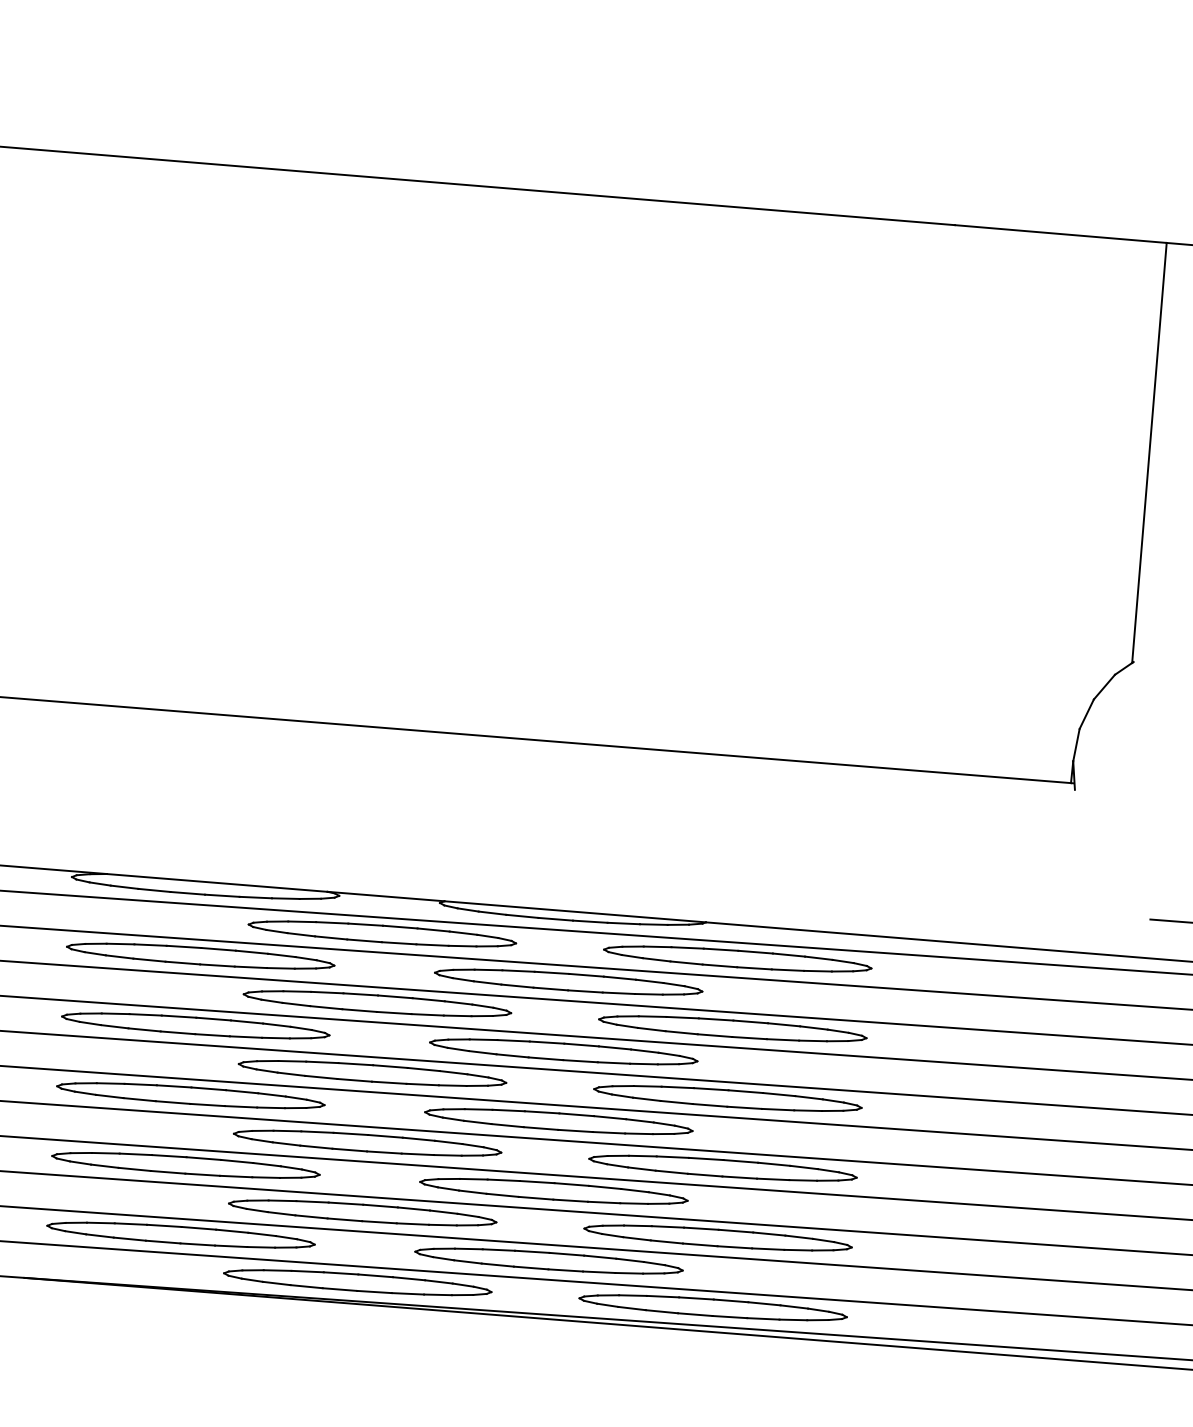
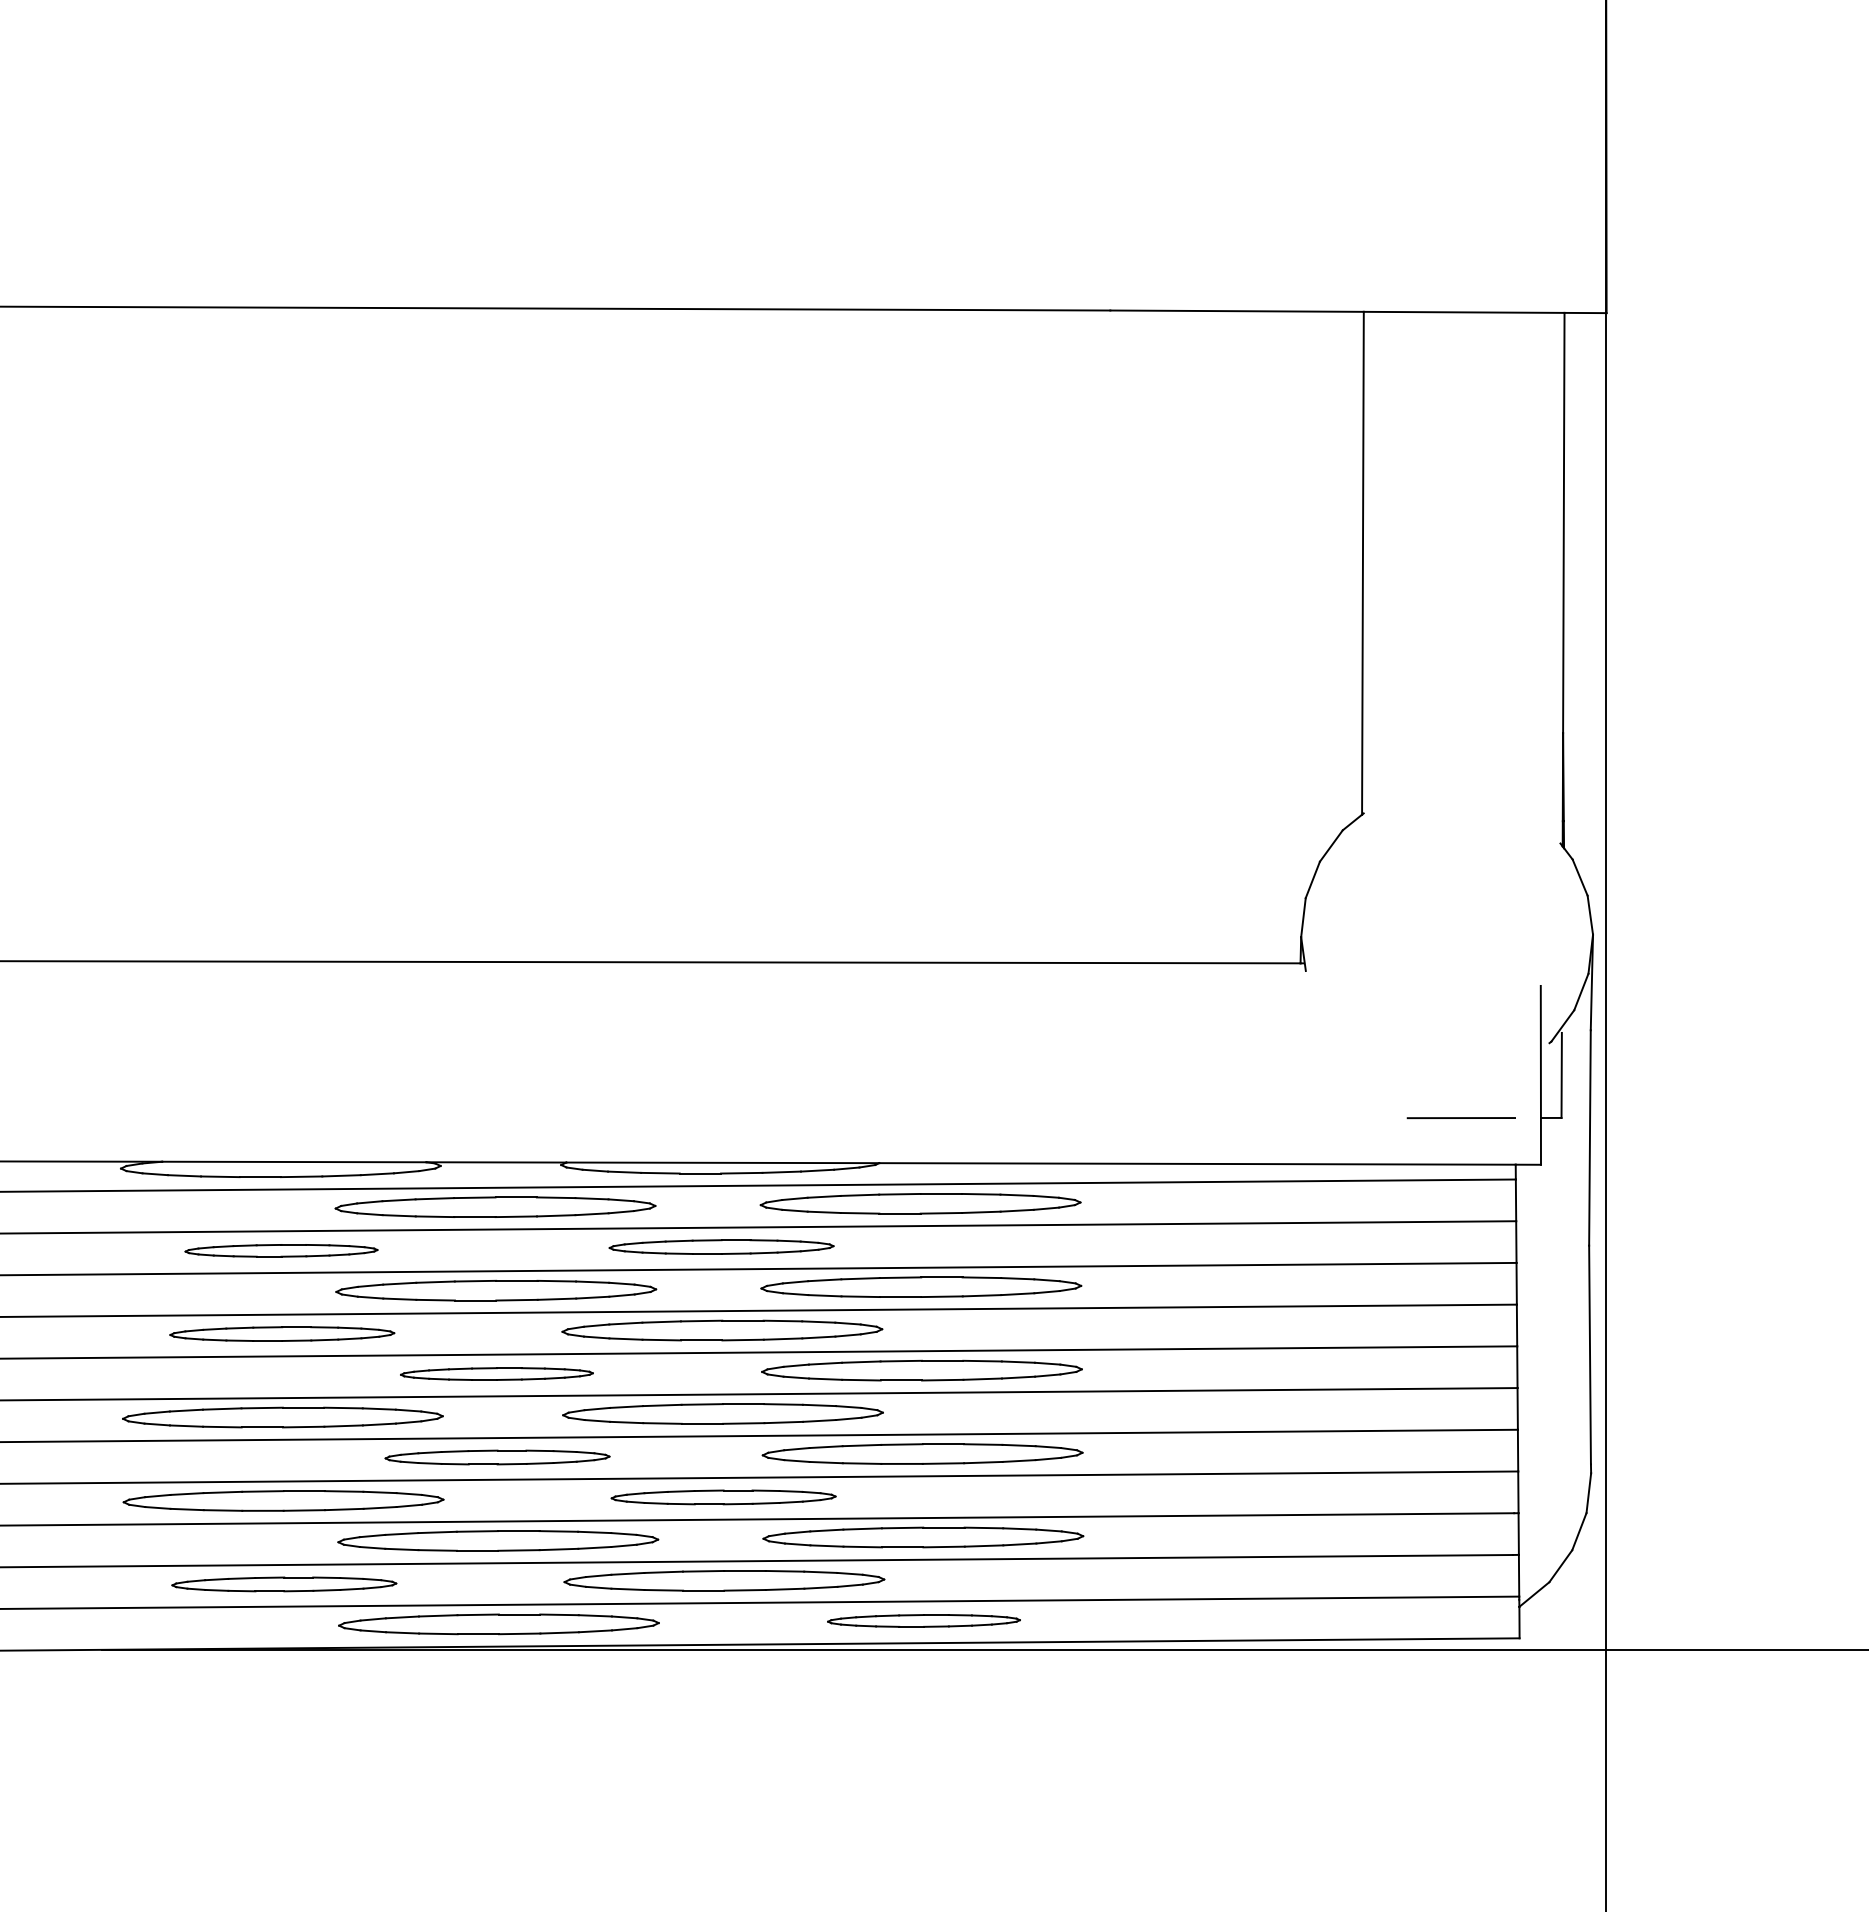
part: (200, 956) -> (281, 1250), size x0.6
part: (568, 981) -> (721, 1246), size x0.7
part: (196, 1025) -> (282, 1333), size x0.7
part: (372, 1072) -> (496, 1373), size x0.6
part: (367, 1143) -> (497, 1457), size x0.7
part: (553, 1191) -> (723, 1497), size x0.7
part: (181, 1235) -> (284, 1584), size x0.7
part: (712, 1307) -> (923, 1620), size x0.6

